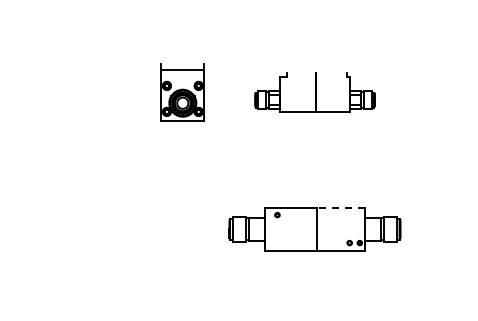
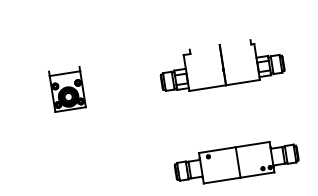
part: (182, 92) -> (67, 89), moved
part: (314, 92) -> (221, 65), size x1.43
line: (340, 207) -> (252, 144), dashed -> solid

